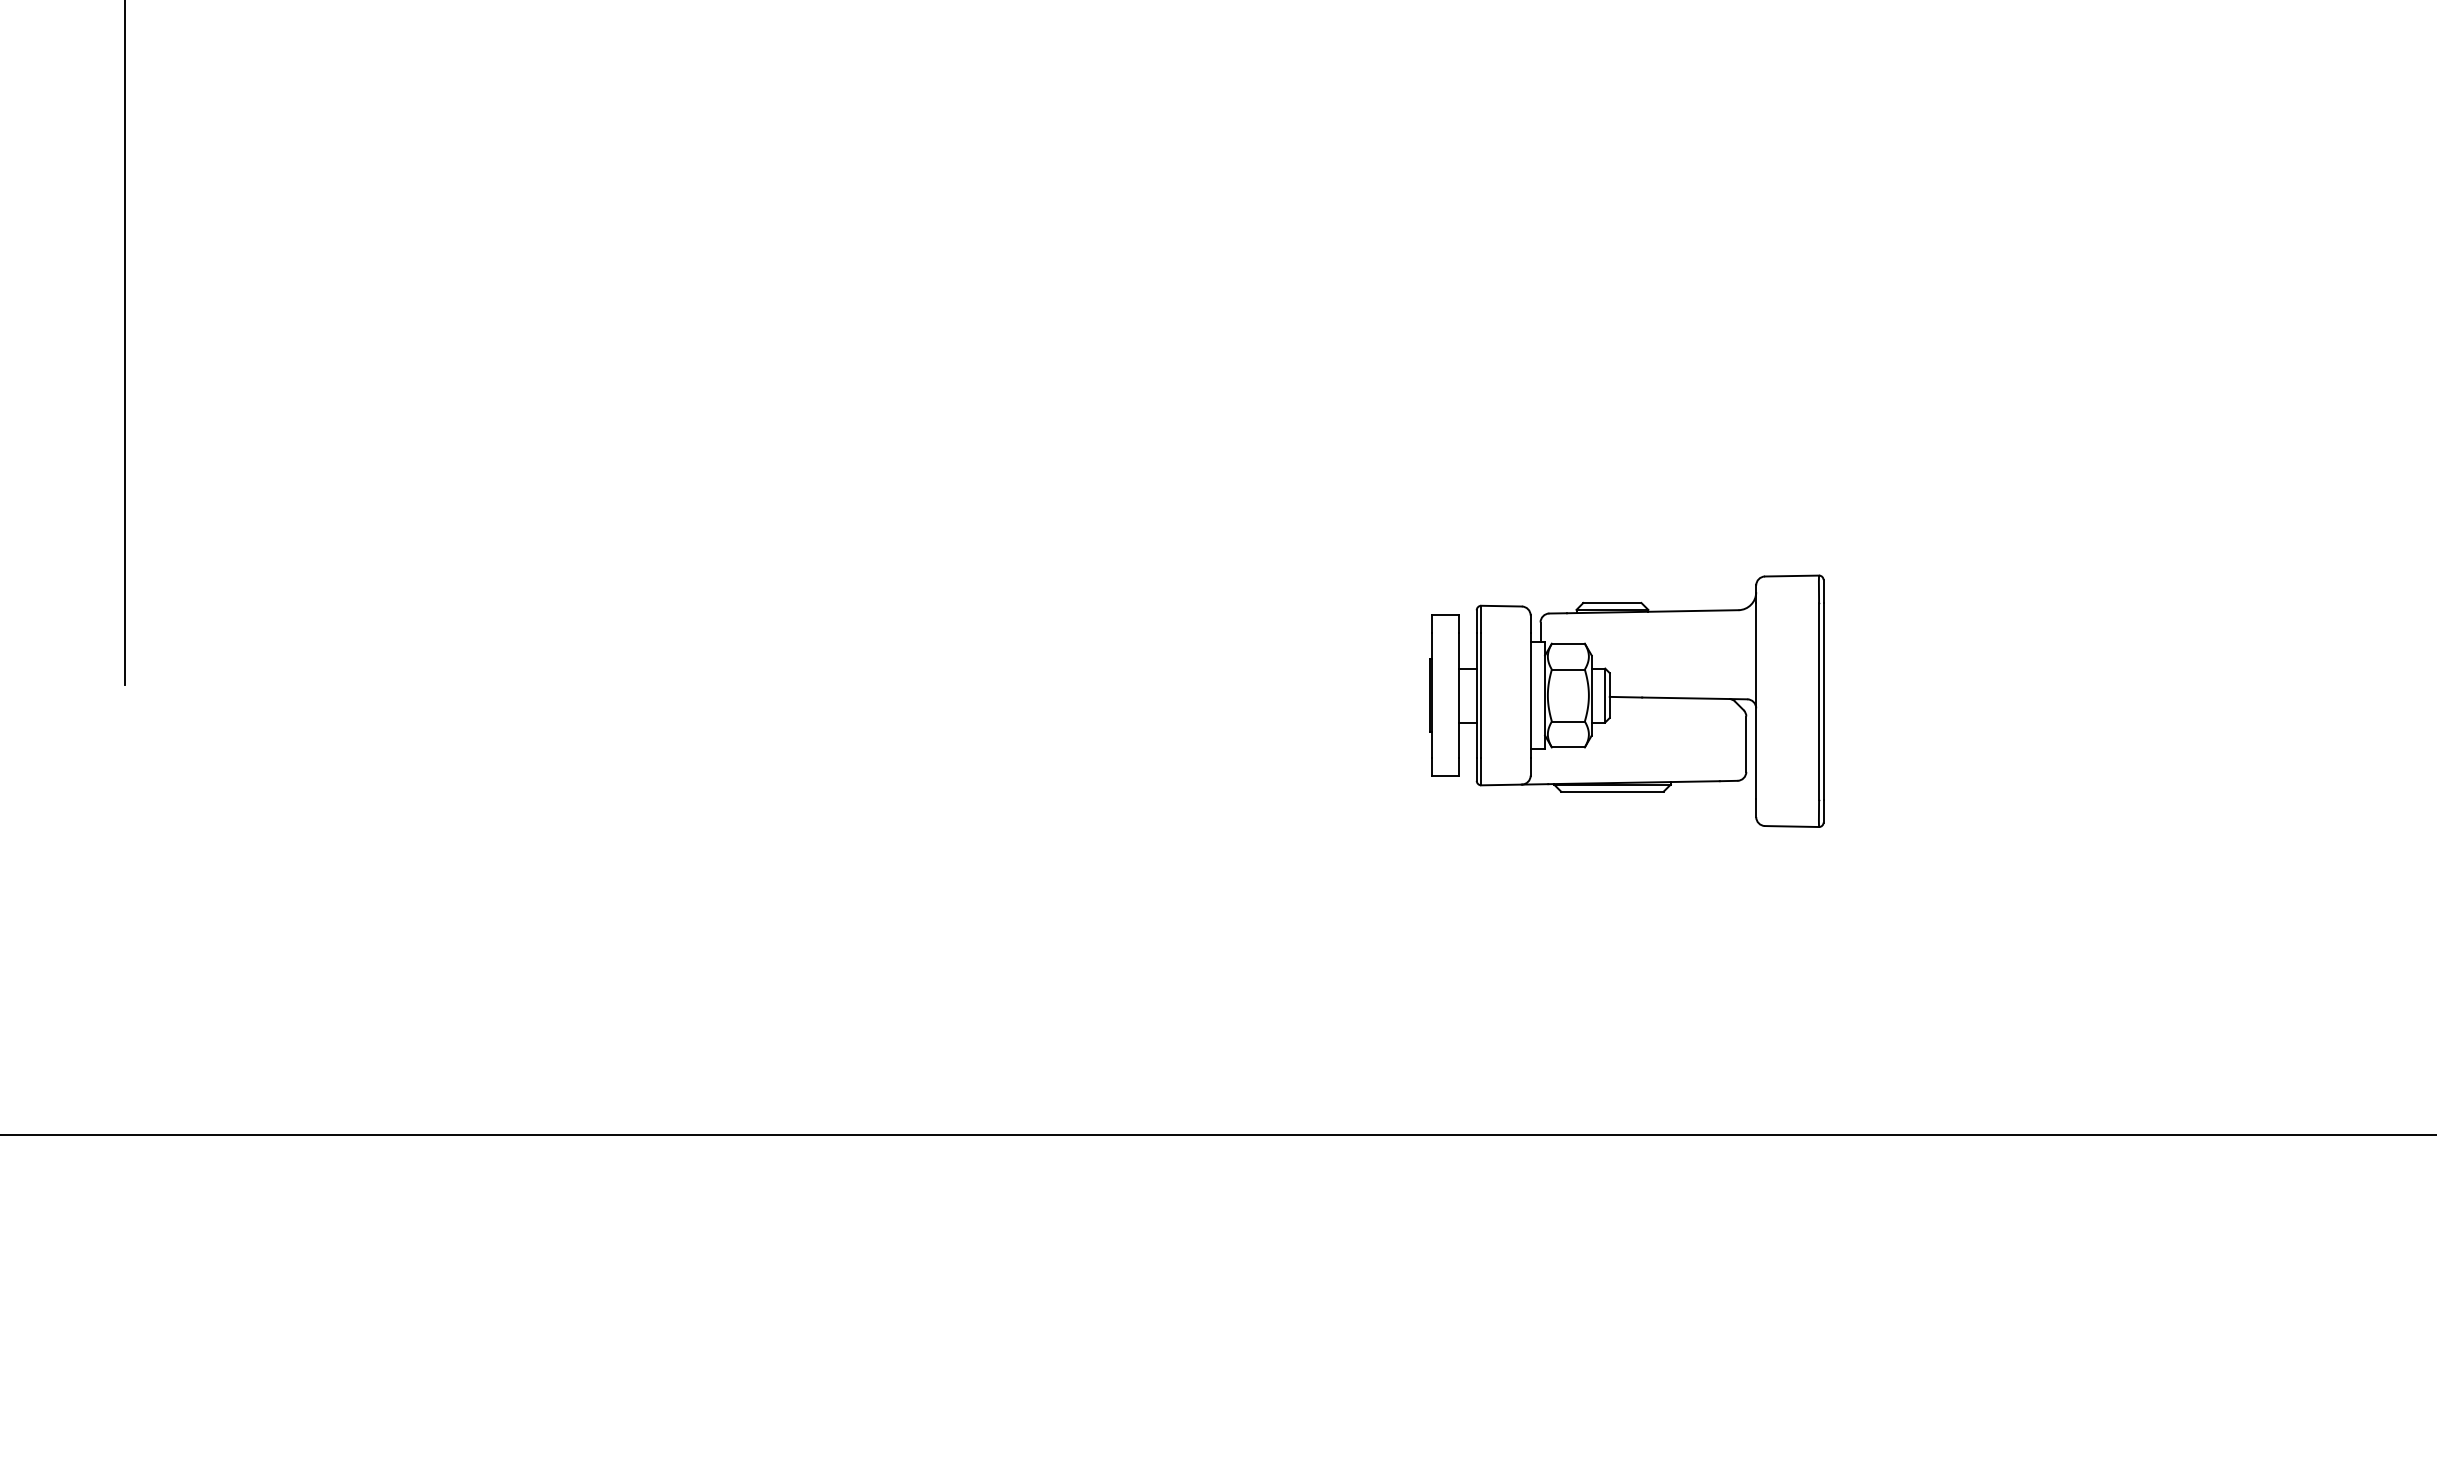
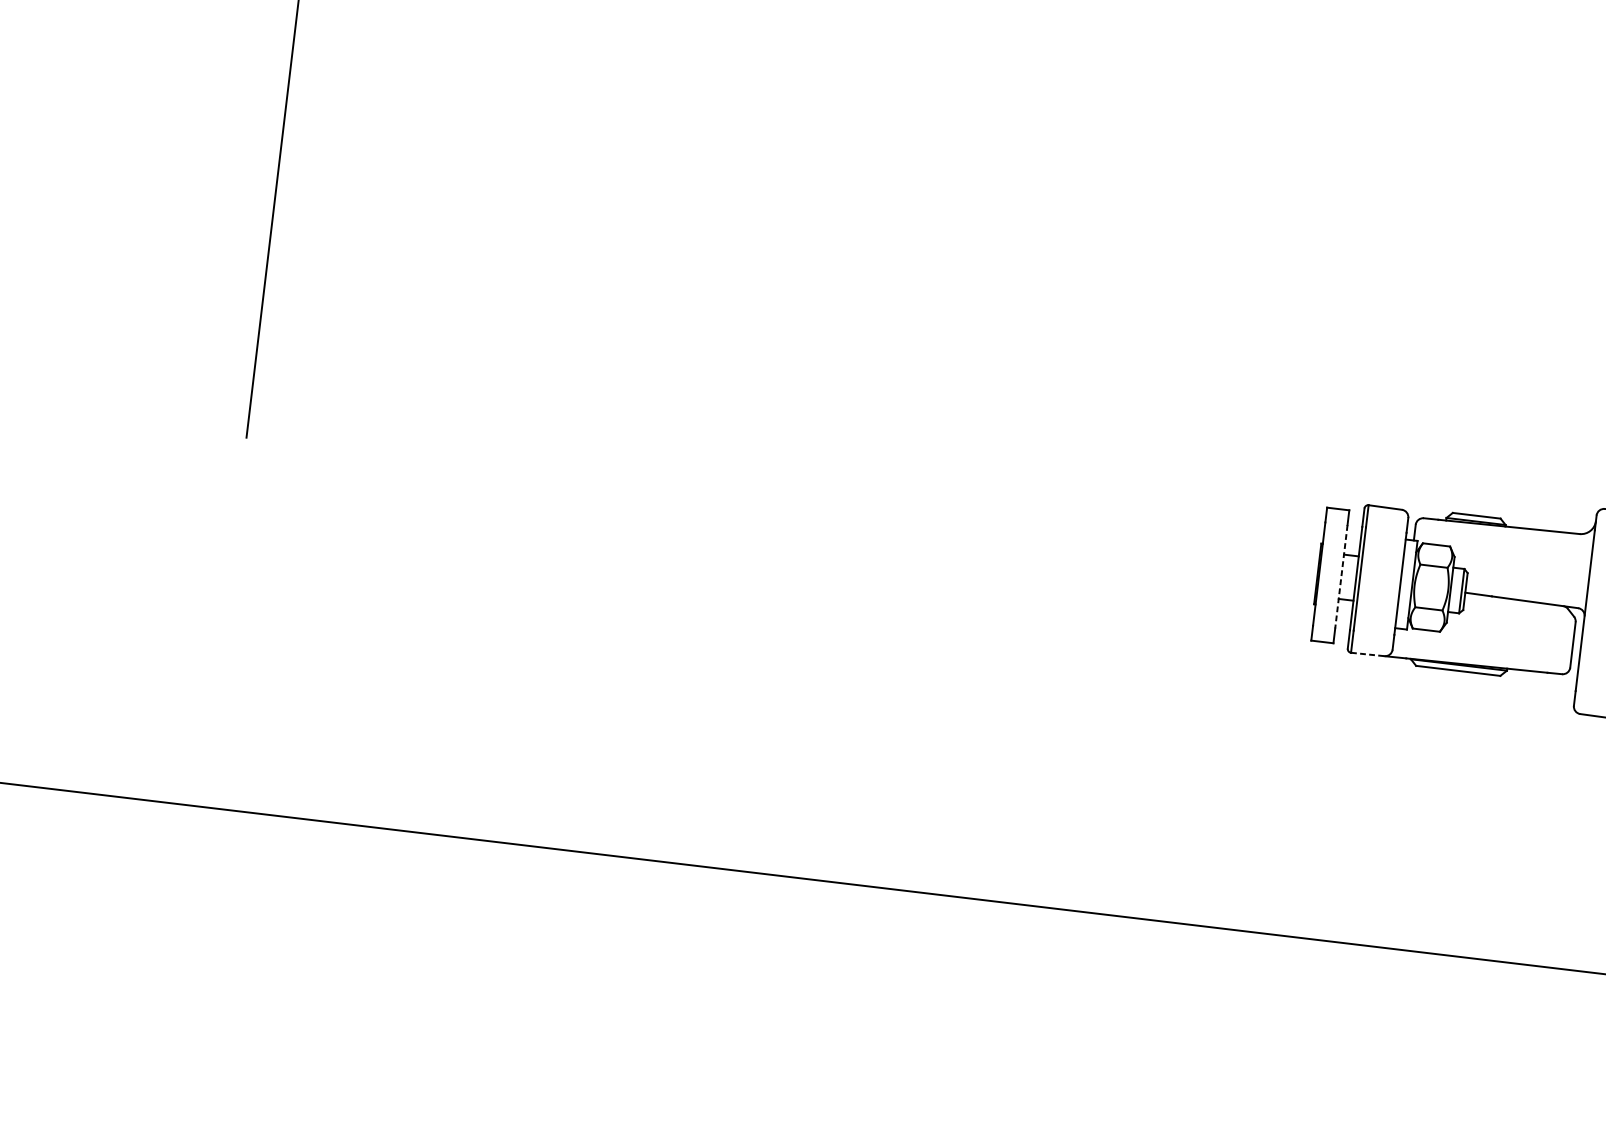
line: (1458, 695) -> (1341, 576), solid -> dashed
line: (1502, 784) -> (1368, 654), solid -> dashed

